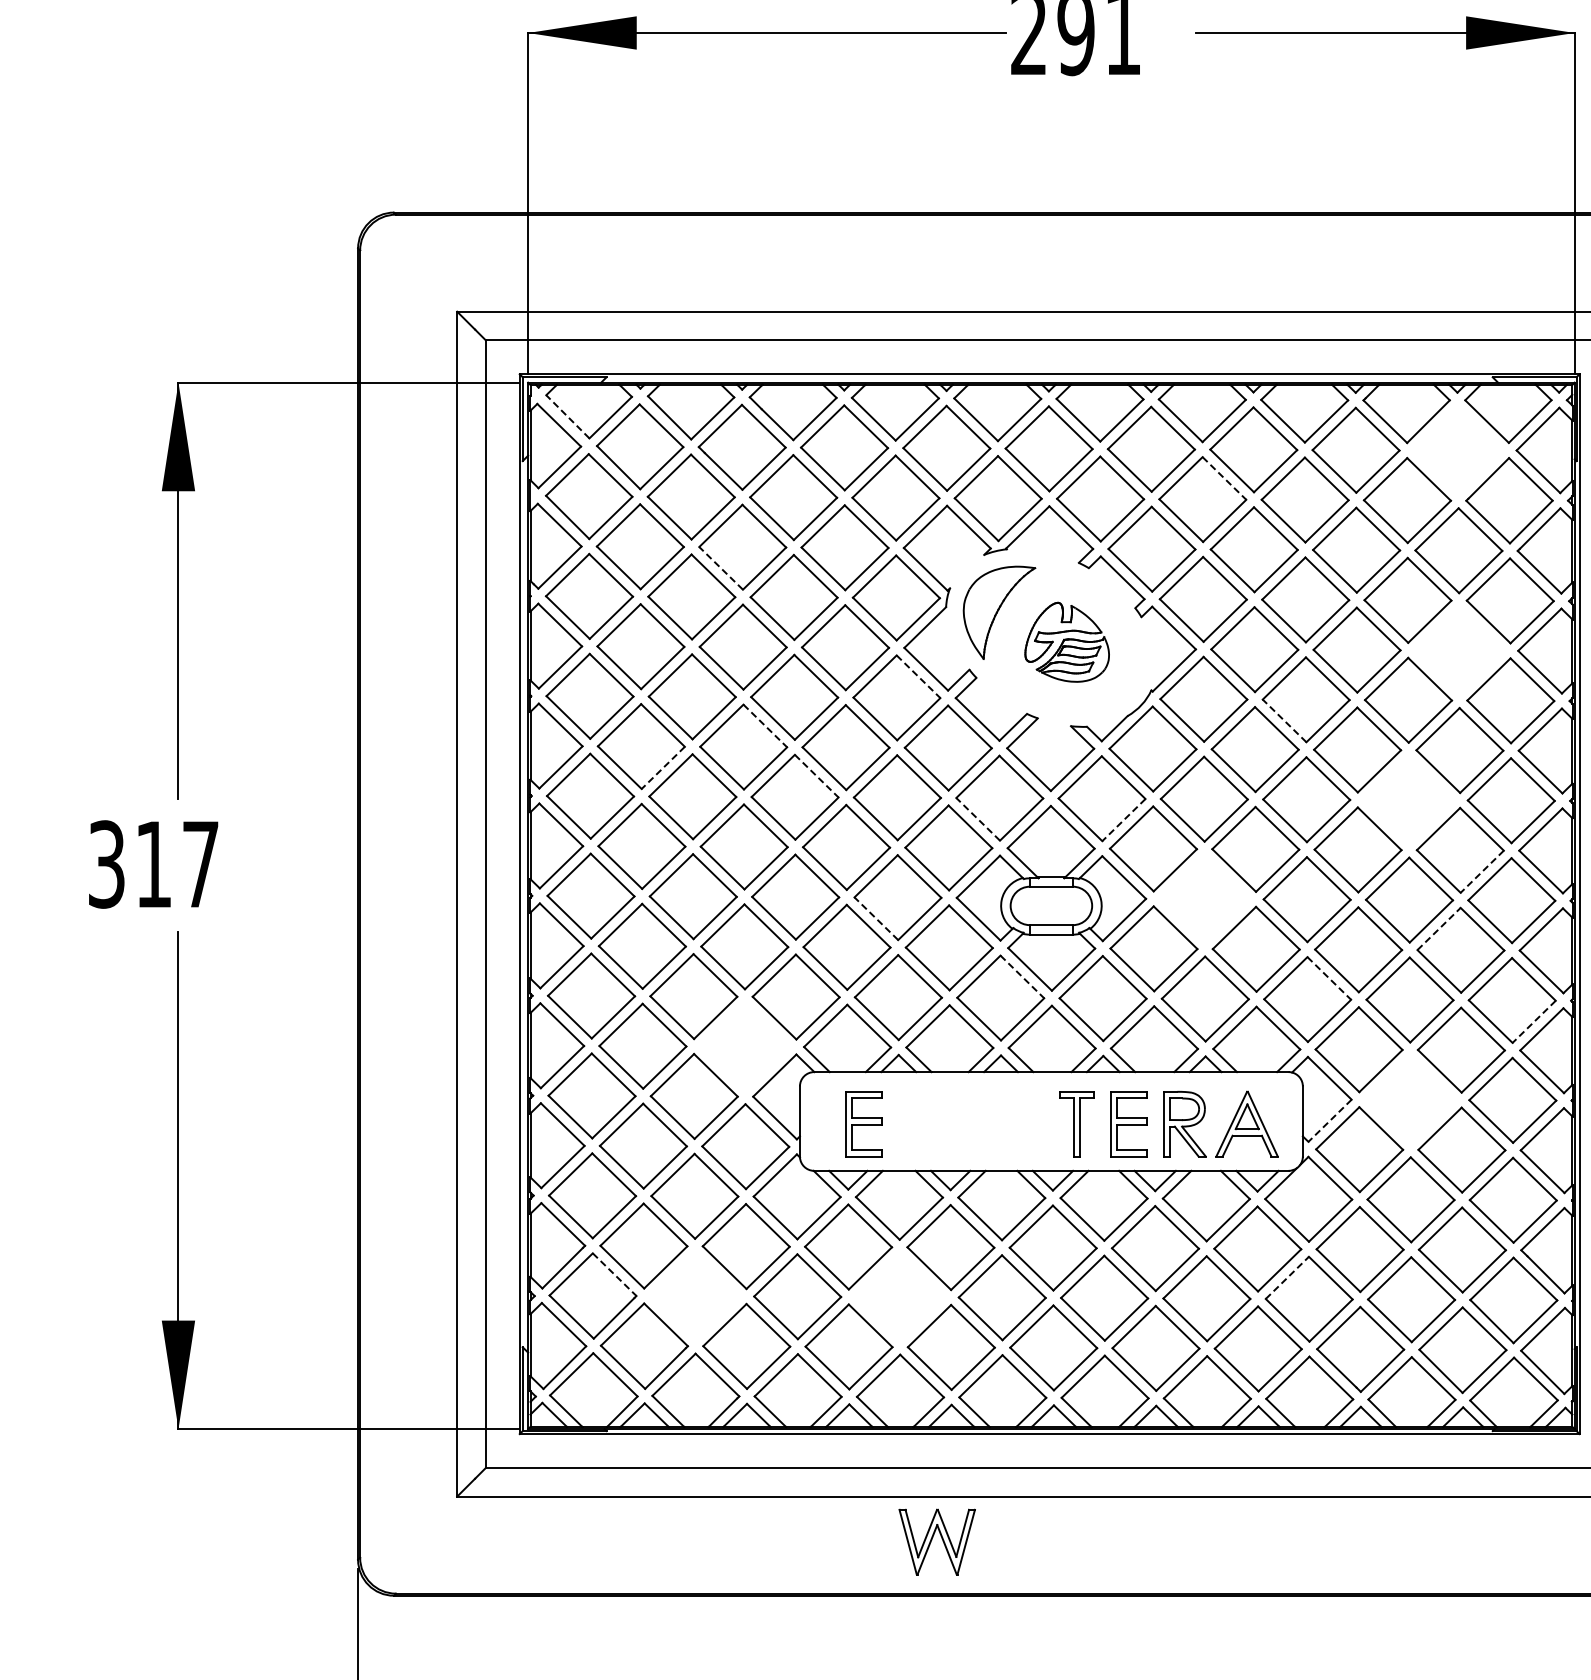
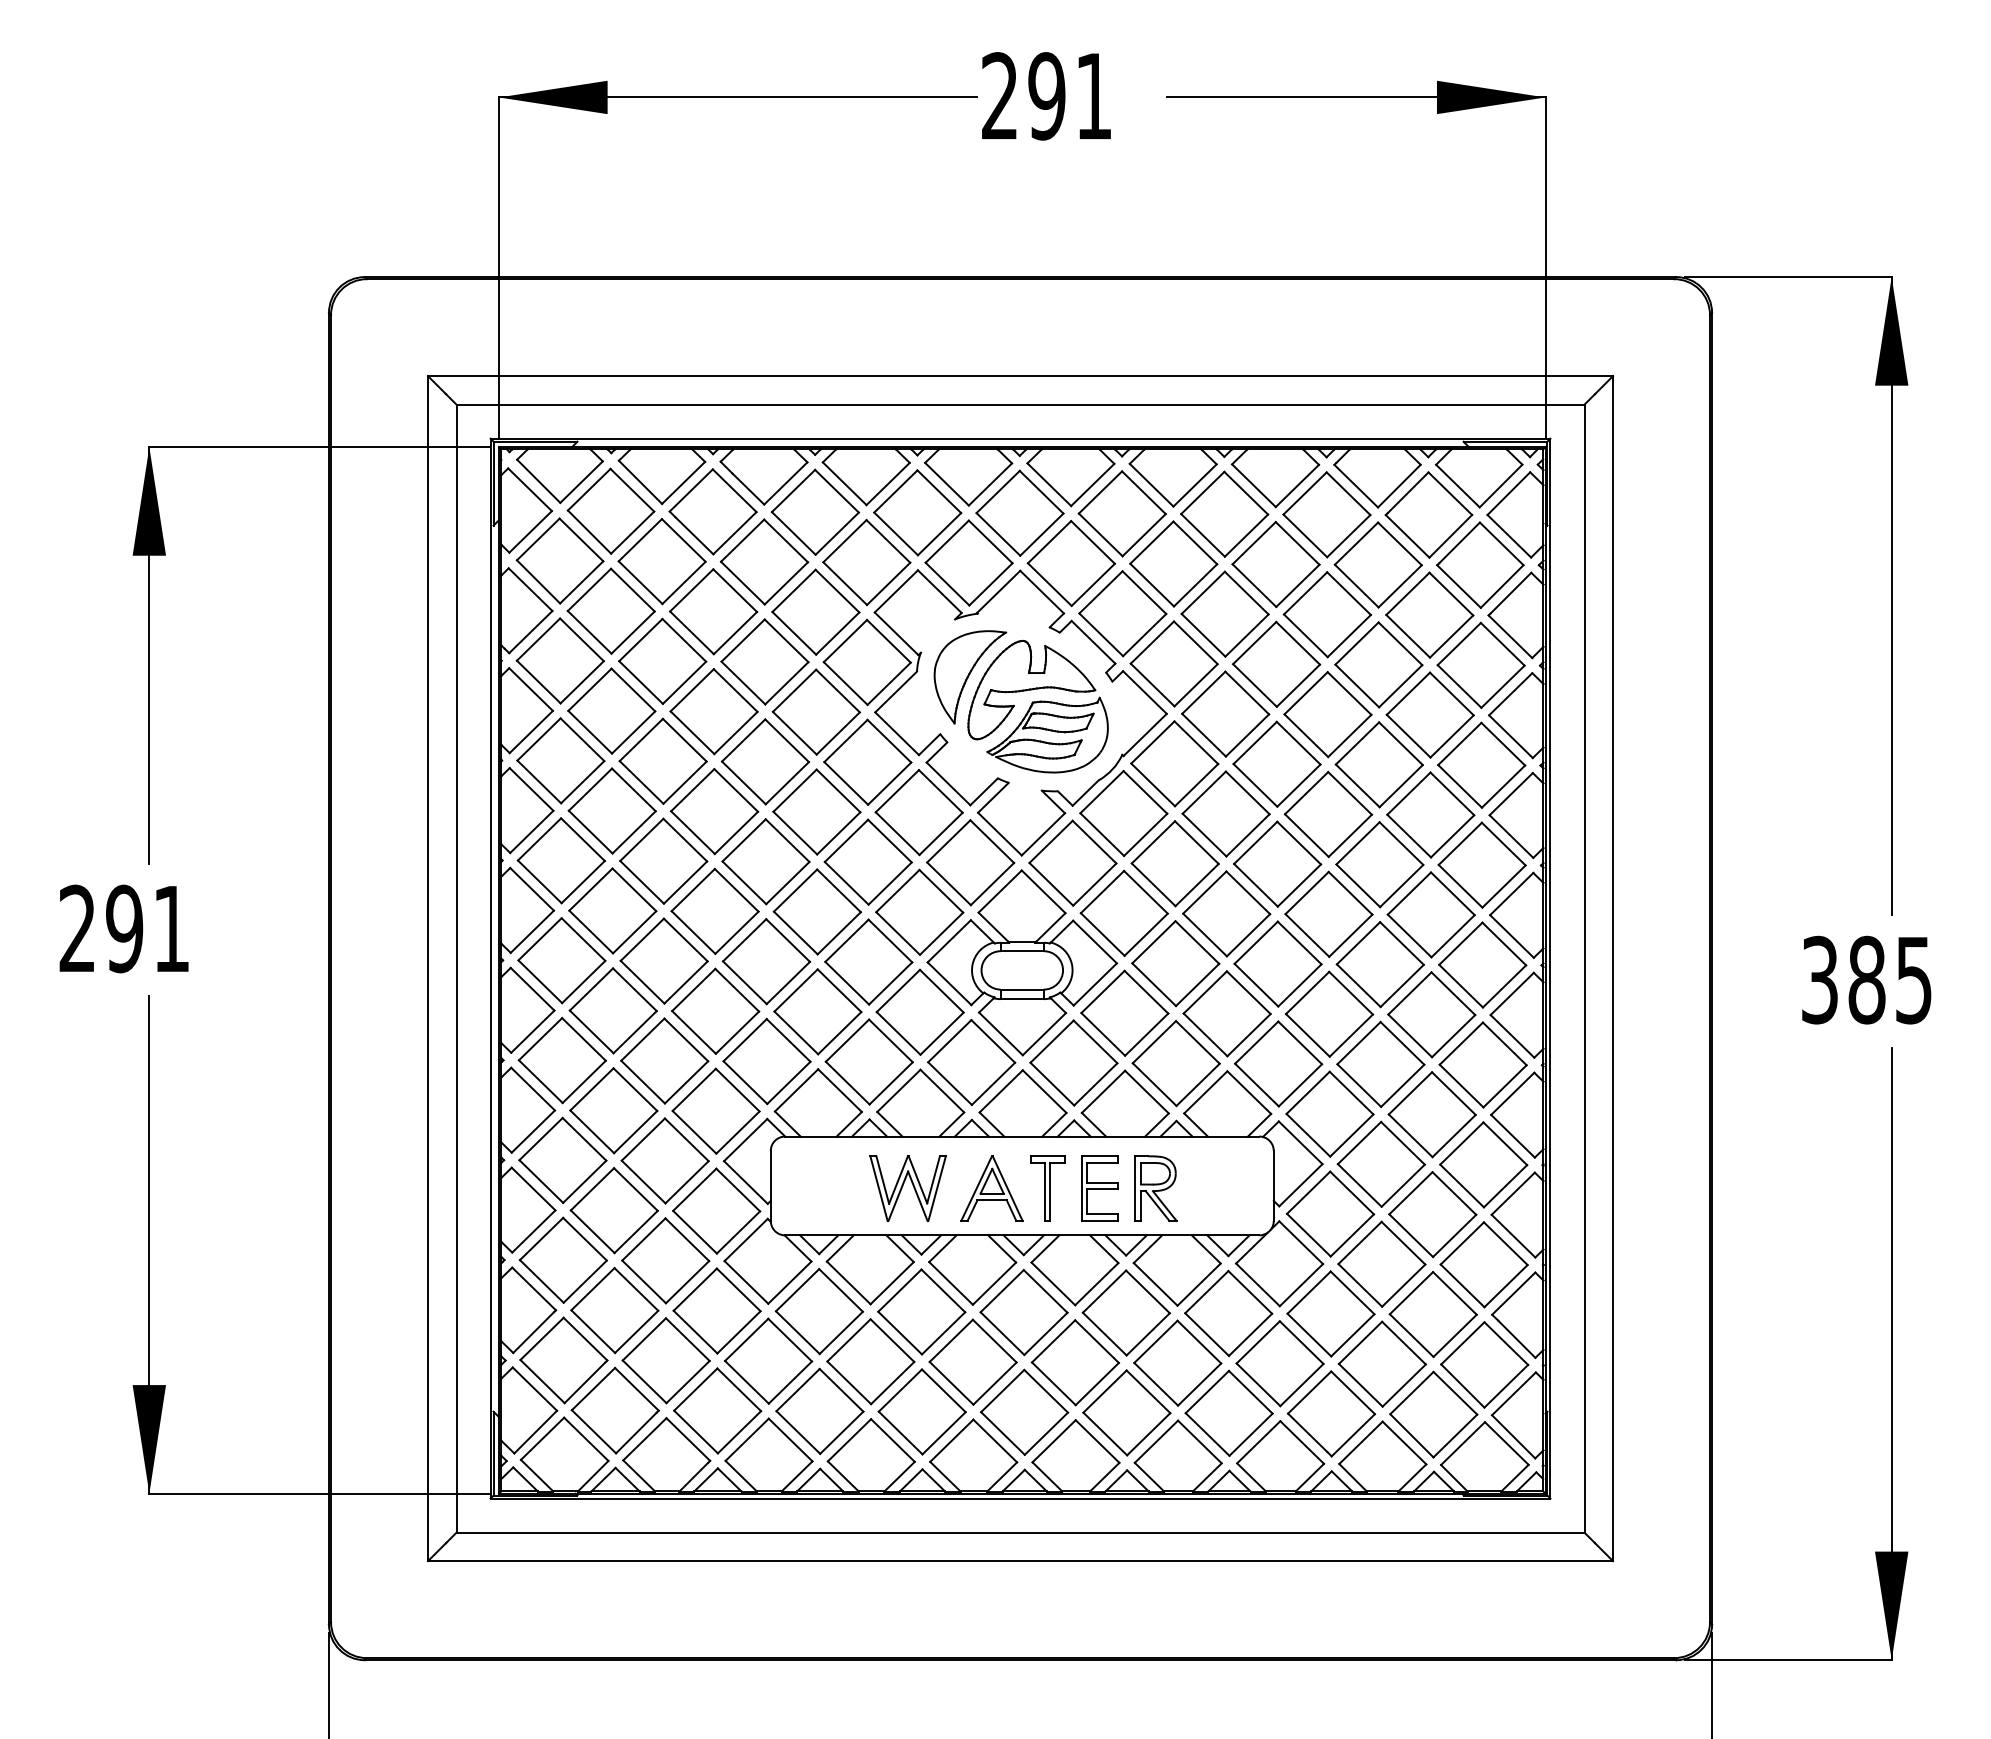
line: (567, 417) -> (538, 481), dashed -> solid
part: (1457, 450) -> (1428, 514), added
line: (1224, 478) -> (1195, 542), dashed -> solid
line: (721, 568) -> (692, 632), dashed -> solid
part: (1066, 642) -> (1037, 706), size x1.67
part: (1458, 650) -> (1429, 714), added
line: (918, 677) -> (889, 741), dashed -> solid
line: (1284, 721) -> (1255, 785), dashed -> solid
line: (765, 726) -> (736, 790), dashed -> solid
line: (662, 768) -> (633, 832), dashed -> solid
line: (816, 776) -> (787, 840), dashed -> solid
part: (1408, 800) -> (1379, 864), added
line: (978, 819) -> (949, 883), dashed -> solid
line: (1123, 820) -> (1094, 884), dashed -> solid
text: (152, 864) -> (123, 928), 317 -> 291
line: (1481, 872) -> (1452, 936), dashed -> solid
part: (1204, 899) -> (1175, 963), added
line: (876, 919) -> (847, 983), dashed -> solid
line: (1439, 929) -> (1410, 993), dashed -> solid
line: (1022, 977) -> (993, 1041), dashed -> solid
line: (1329, 978) -> (1300, 1042), dashed -> solid
line: (1533, 1022) -> (1504, 1086), dashed -> solid
part: (744, 1046) -> (715, 1110), added
part: (1409, 1099) -> (1380, 1163), added
line: (1329, 1121) -> (1300, 1185), dashed -> solid
part: (863, 1124) -> (834, 1188), removed
part: (1246, 1124) -> (991, 1188), moved
line: (614, 1275) -> (585, 1339), dashed -> solid
line: (1287, 1278) -> (1258, 1342), dashed -> solid
part: (694, 1296) -> (665, 1360), added
part: (899, 1297) -> (870, 1361), added
part: (936, 1542) -> (907, 1188), moved

